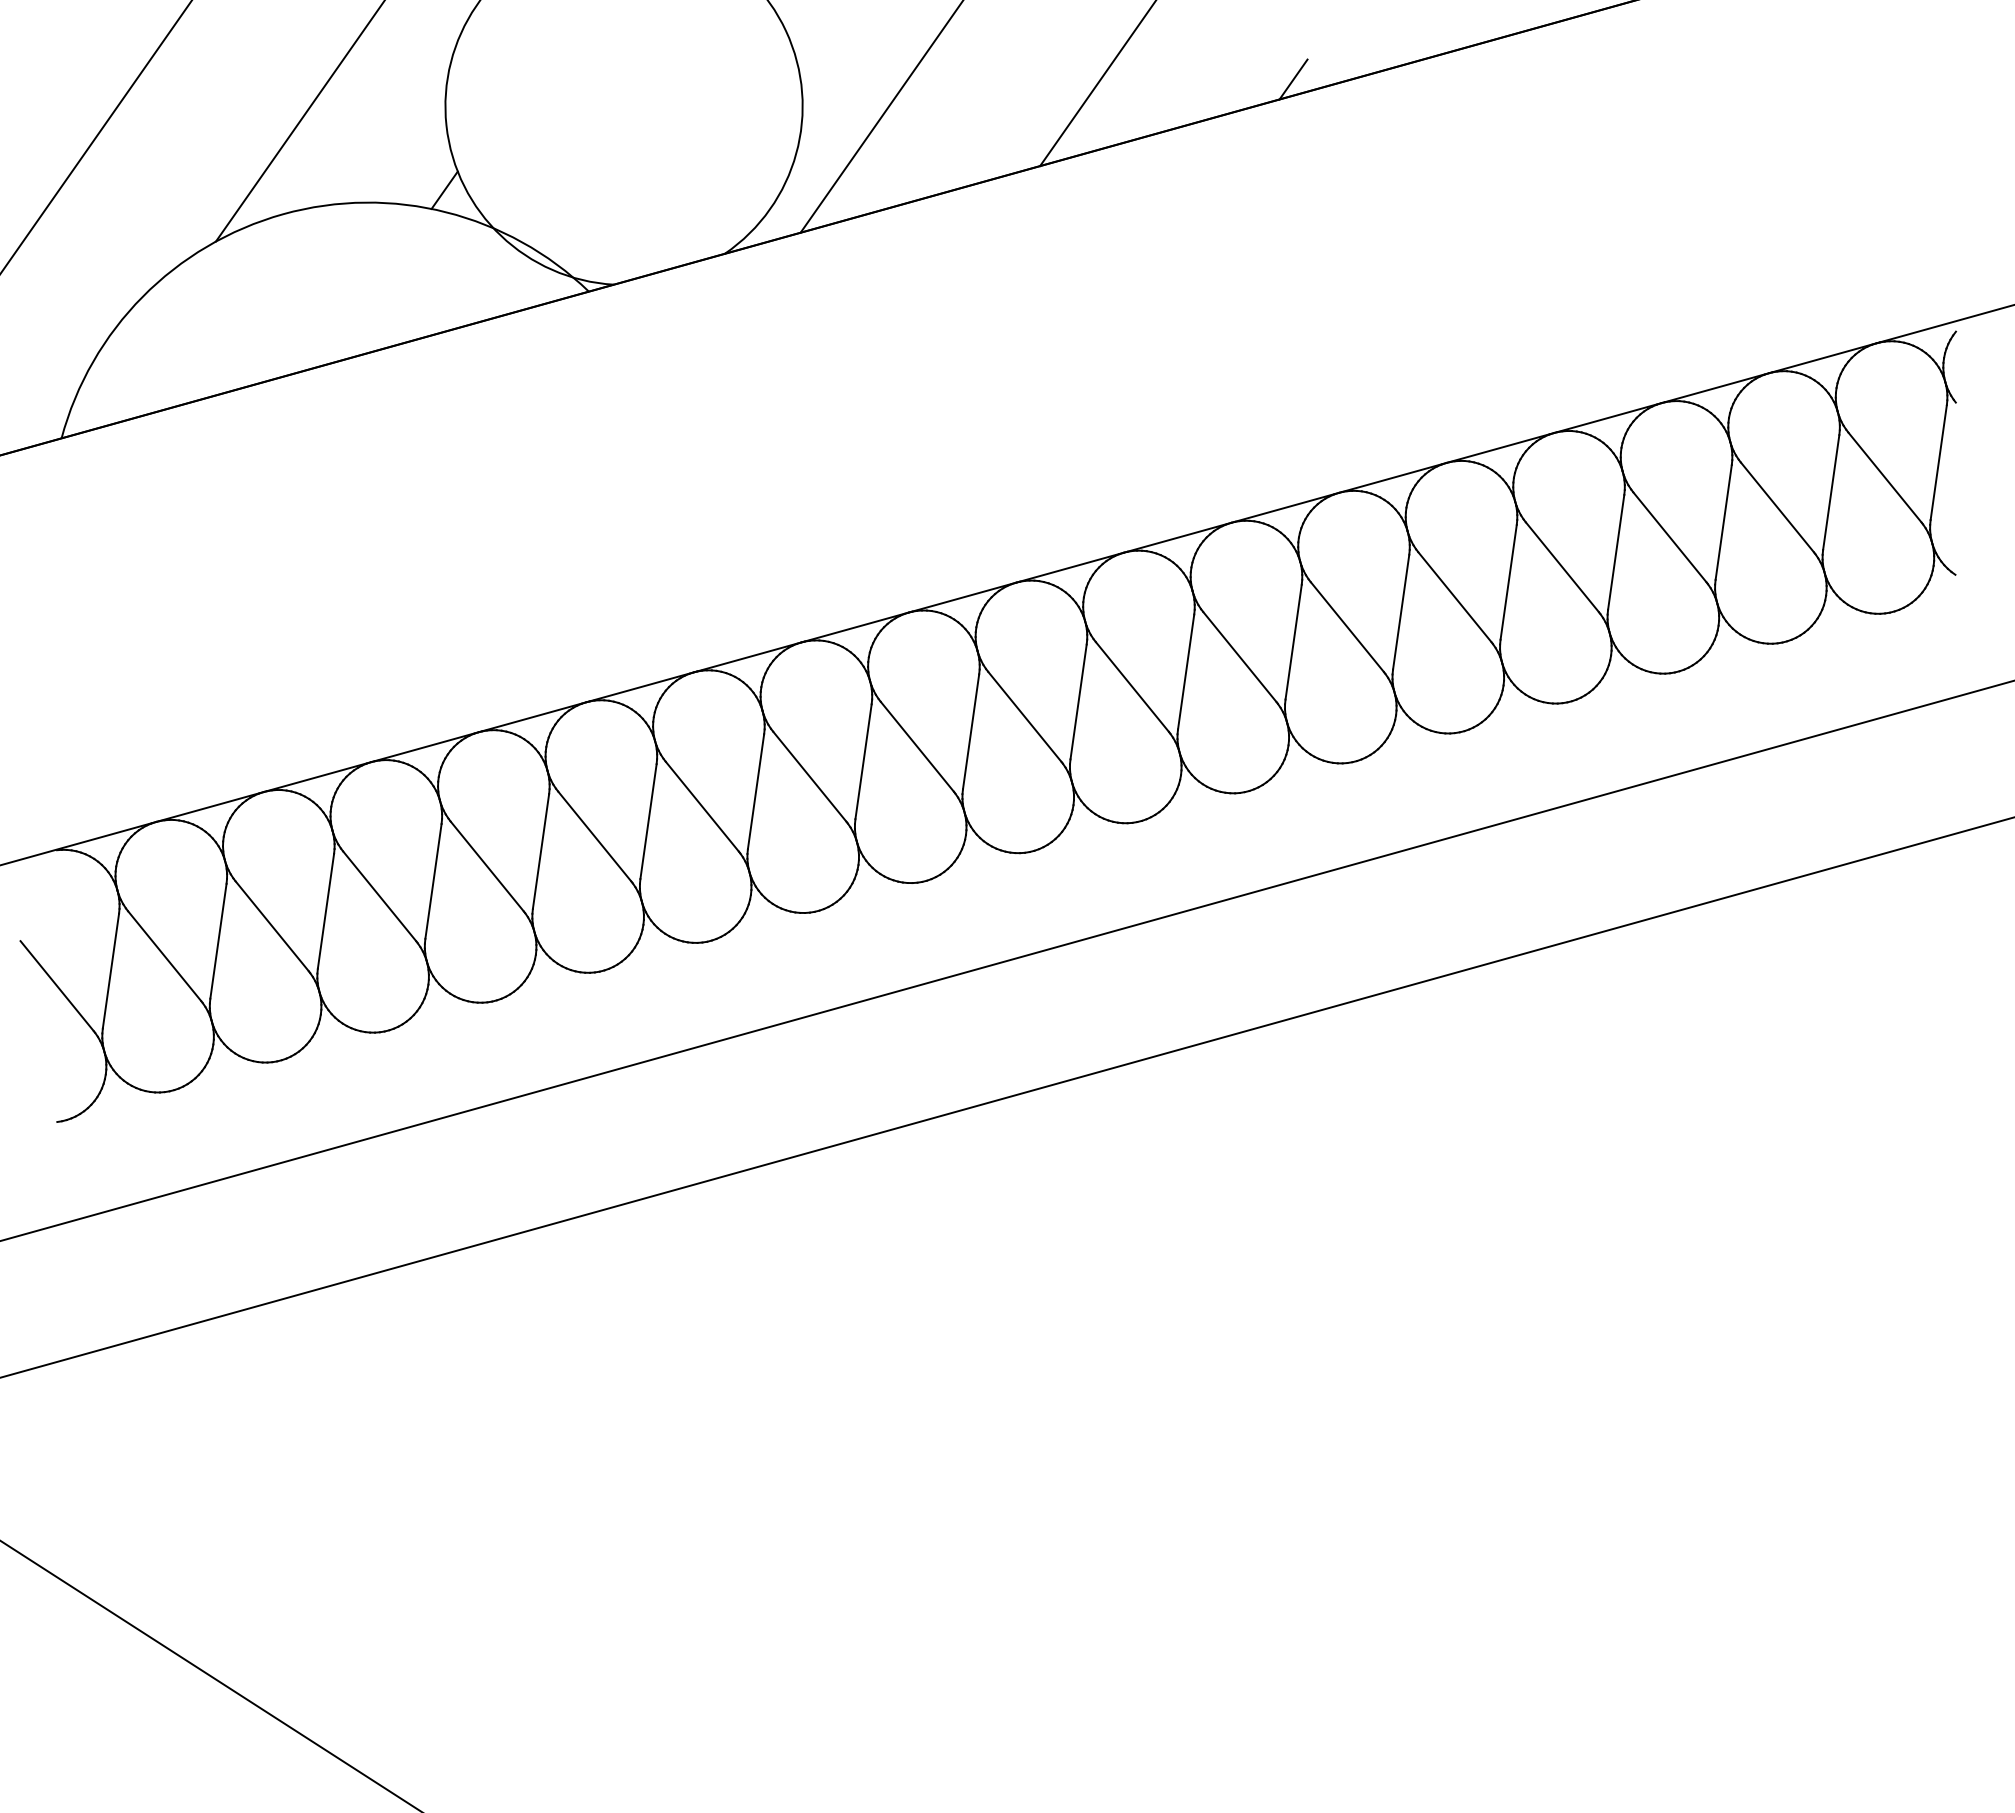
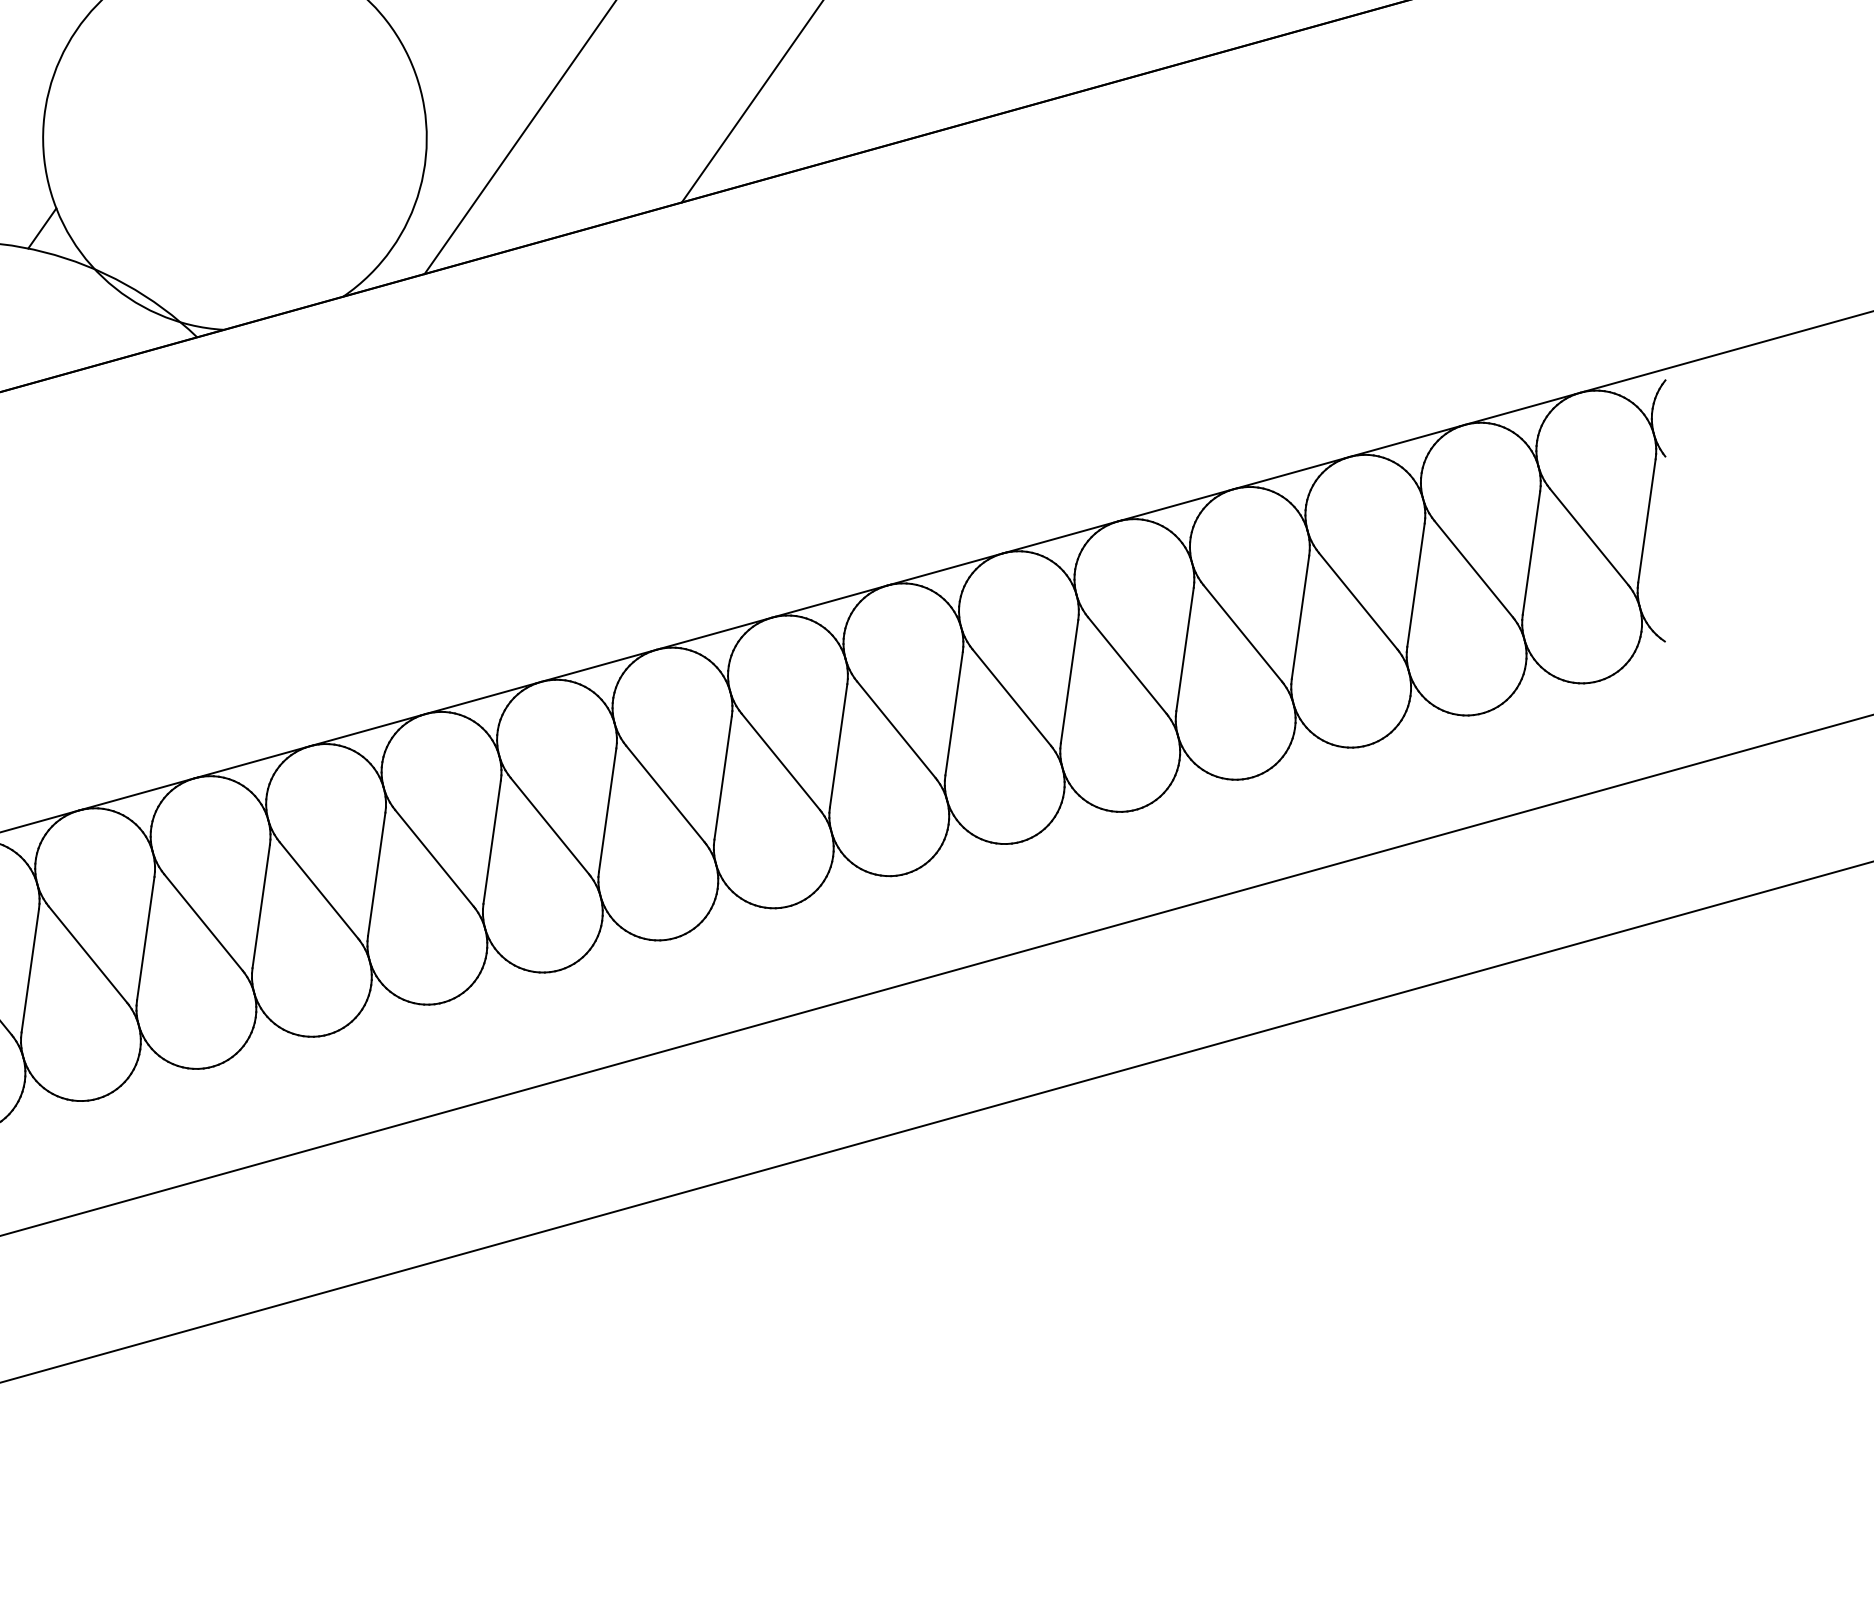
line: (1293, 79) -> (953, 109), removed

